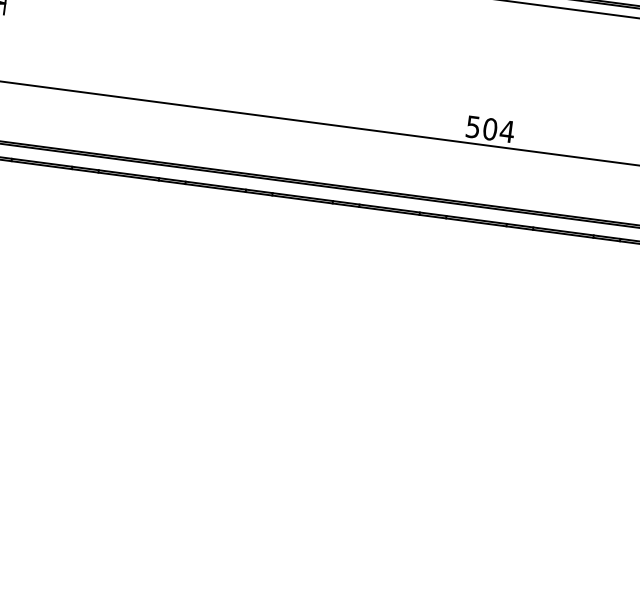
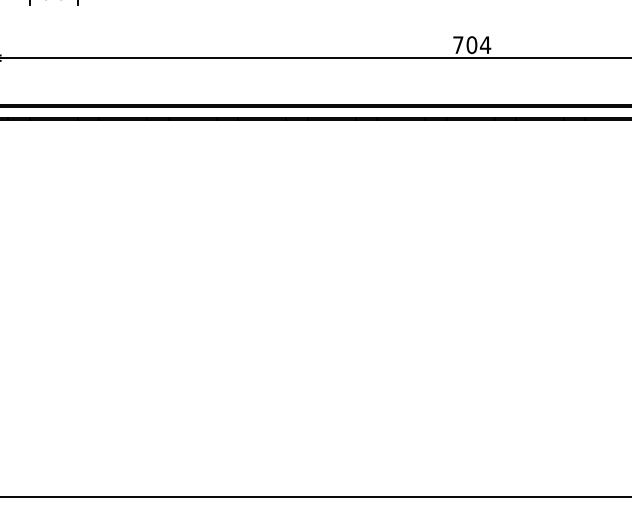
text: (473, 127) -> (458, 45), 504 -> 704

